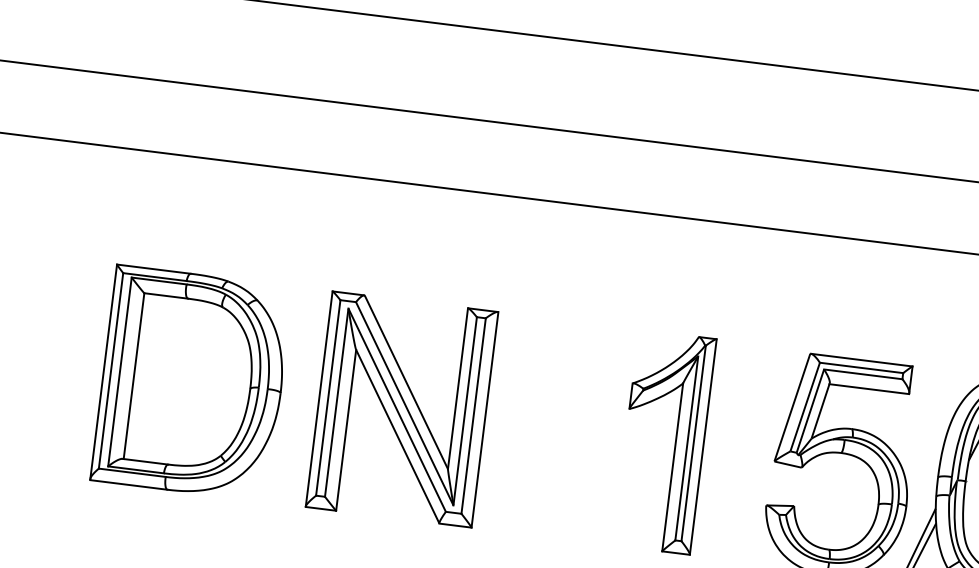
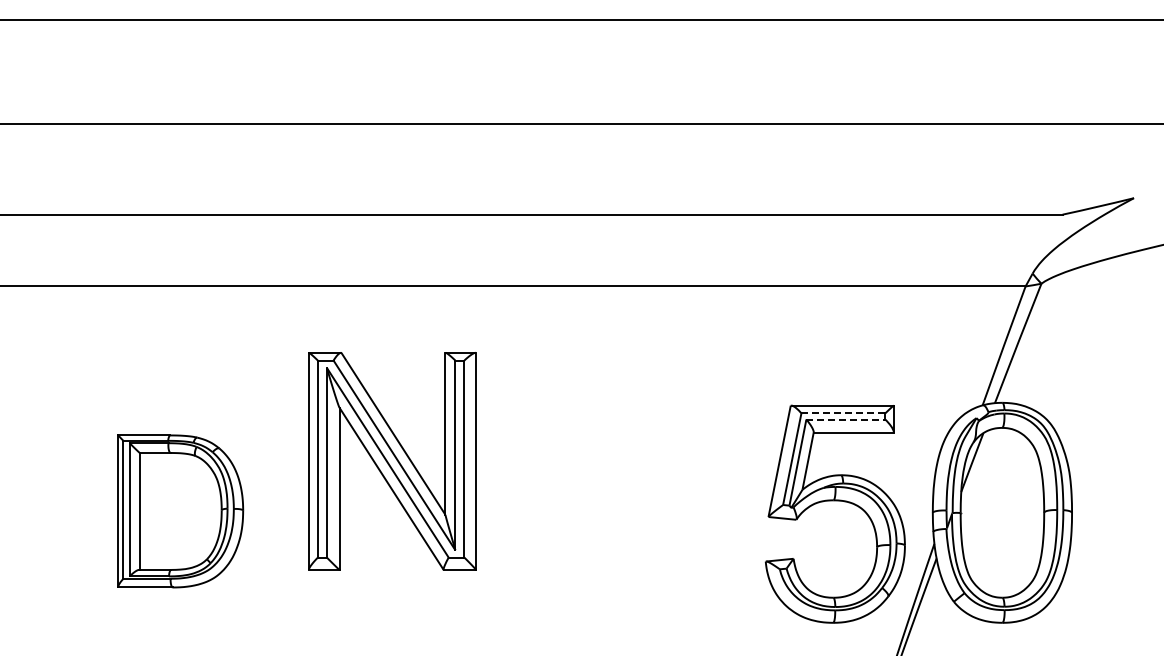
line: (861, 368) -> (843, 413), solid -> dashed
line: (863, 374) -> (846, 419), solid -> dashed
part: (191, 383) -> (180, 511), size x0.7
part: (402, 409) -> (392, 461), moved
part: (674, 443) -> (667, 511), removed

